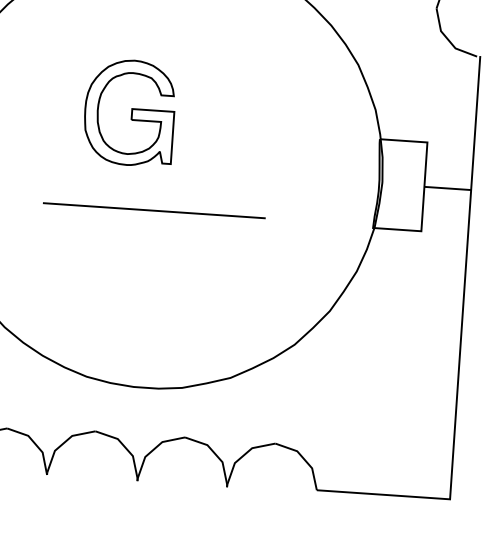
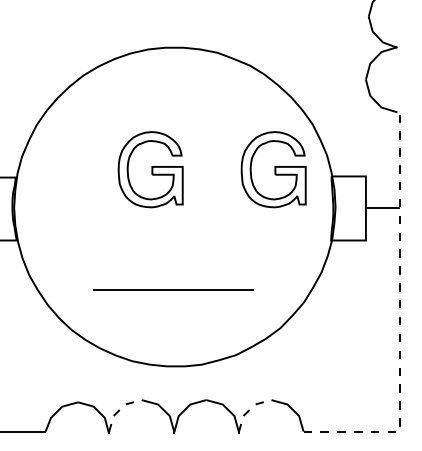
part: (299, 124) -> (273, 169), added
line: (154, 210) -> (173, 289), moved
line: (460, 345) -> (399, 320), solid -> dashed
line: (63, 442) -> (119, 409), solid -> dashed
line: (243, 454) -> (249, 409), solid -> dashed

